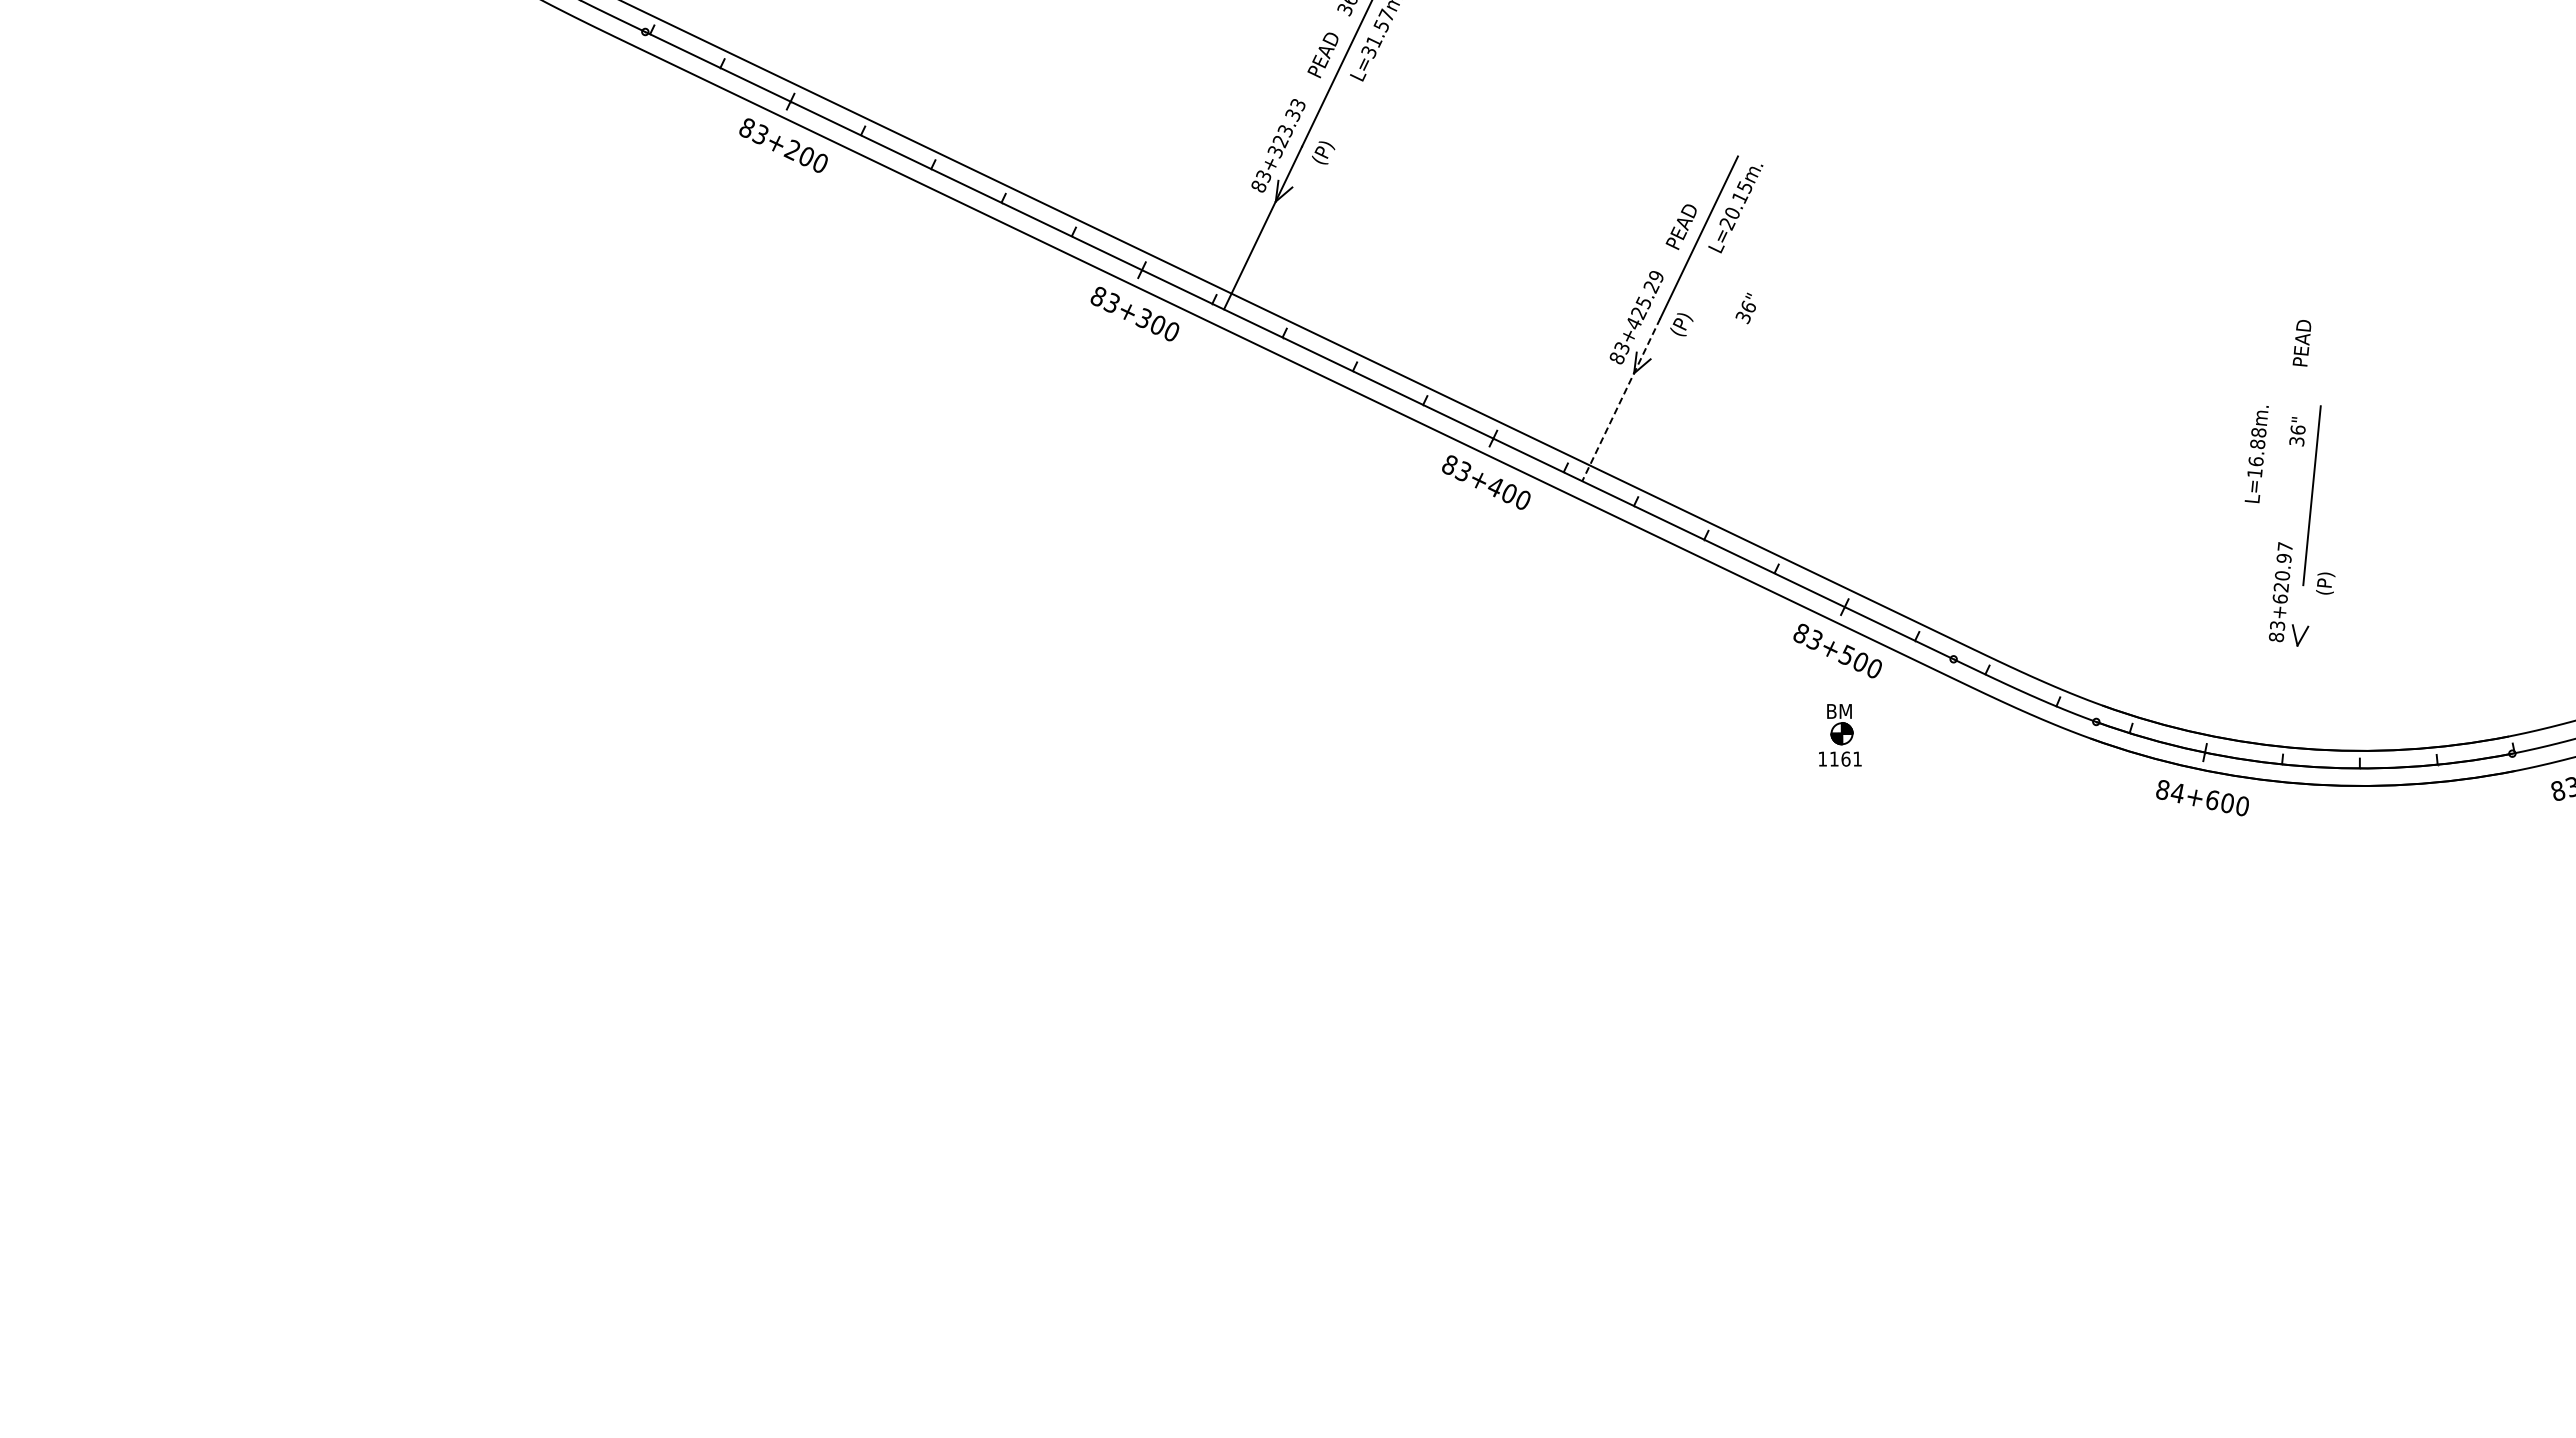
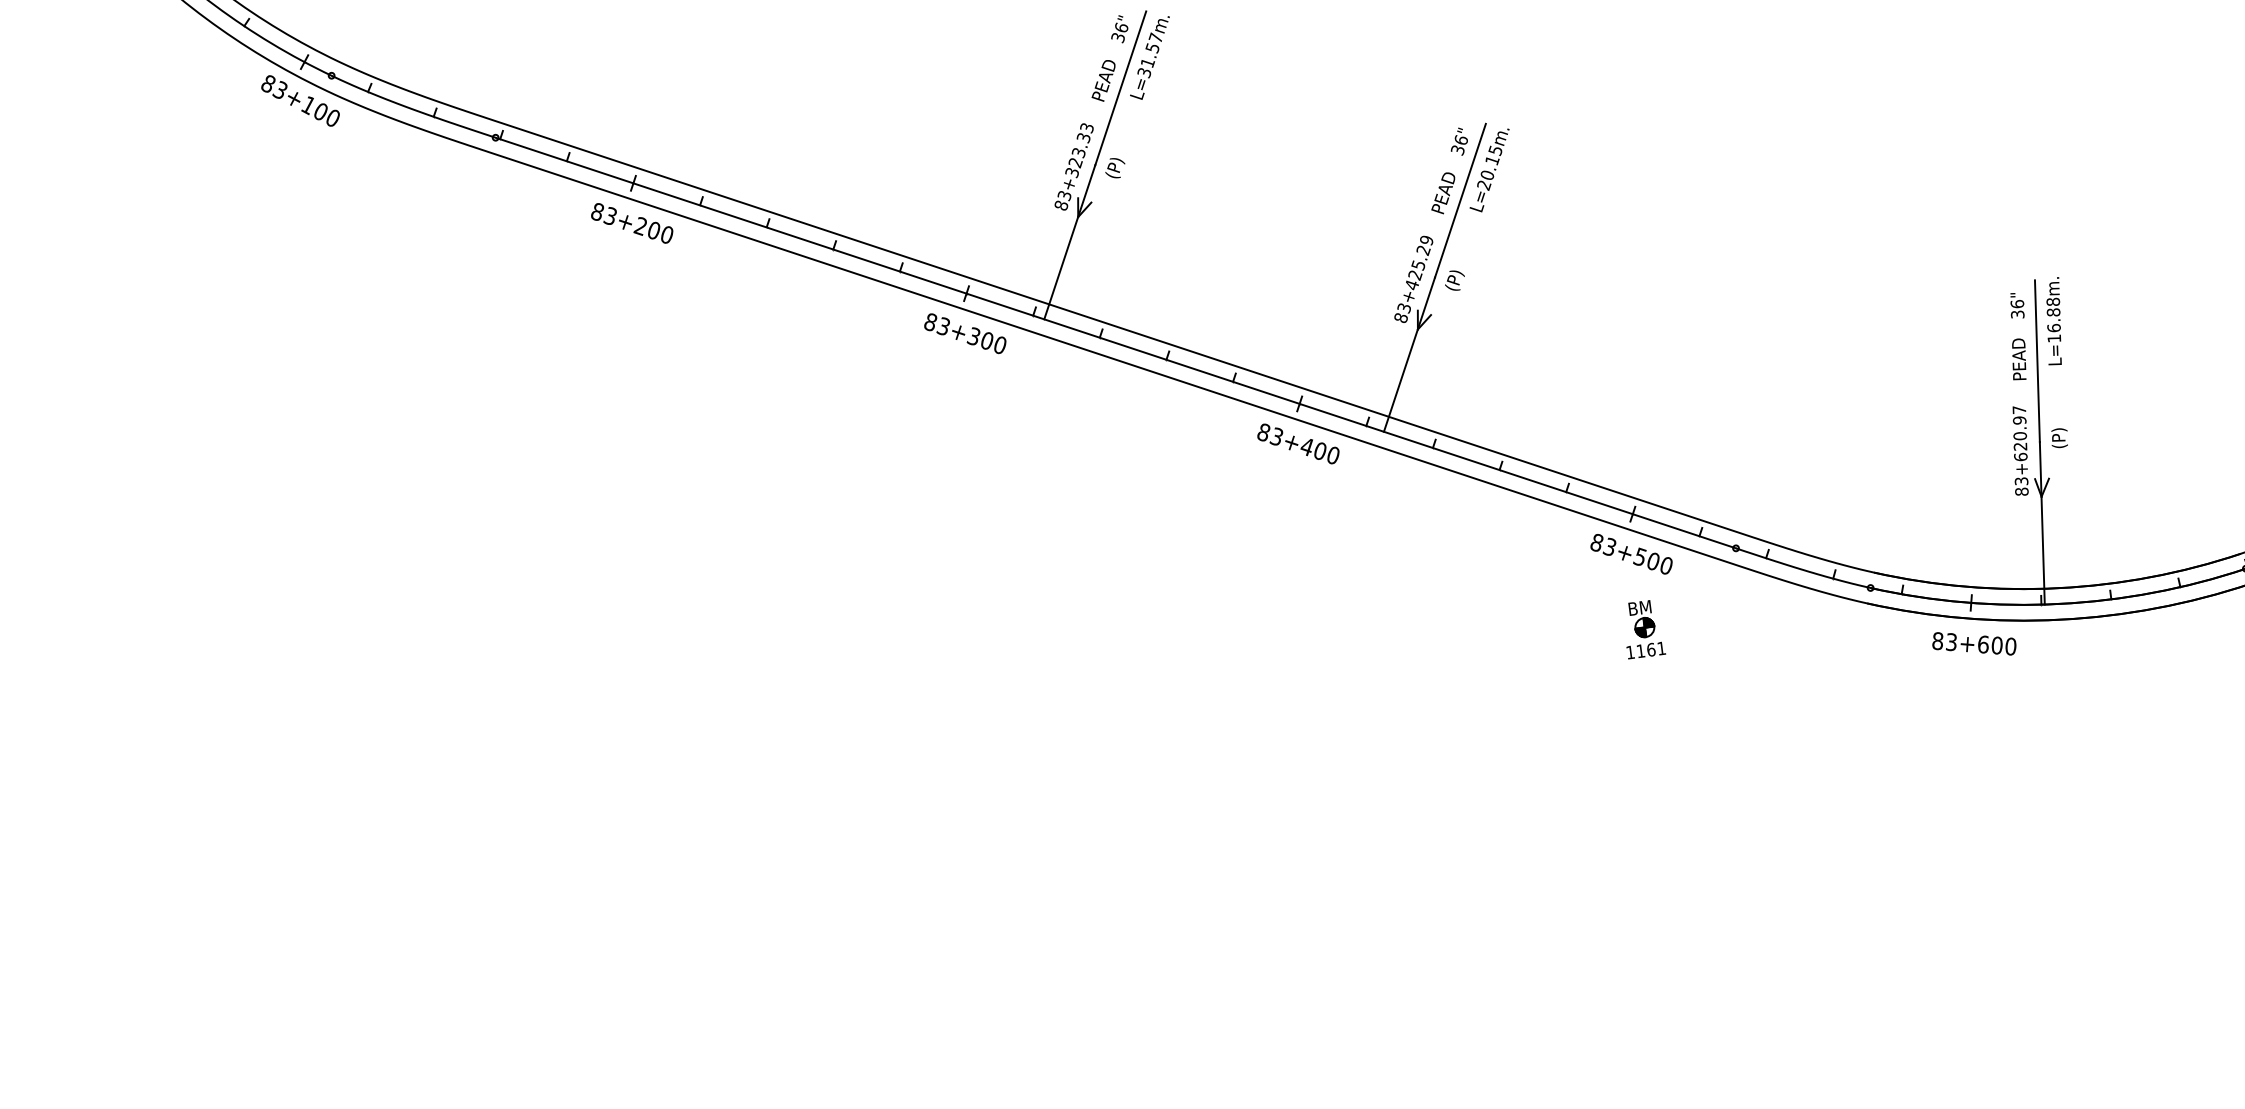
text: (1745, 308) -> (1458, 141), moved
text: (2301, 343) -> (2018, 359), moved
line: (1621, 400) -> (1409, 355), dashed -> solid
text: (2256, 454) -> (2053, 321), moved
line: (2294, 674) -> (2042, 522), added
text: (2177, 792) -> (1951, 641), 84+600 -> 83+600

